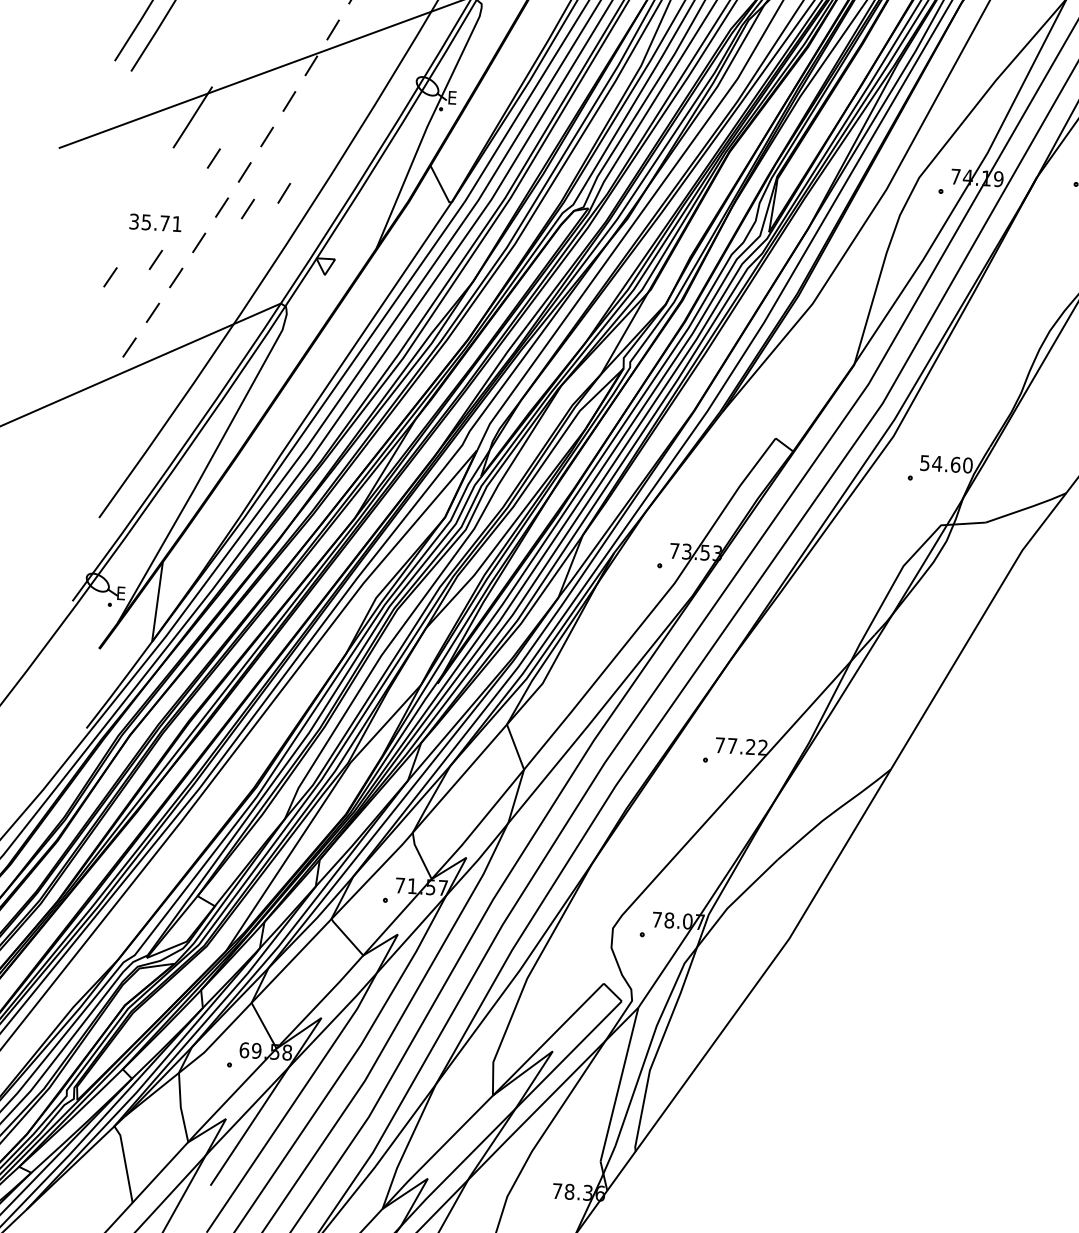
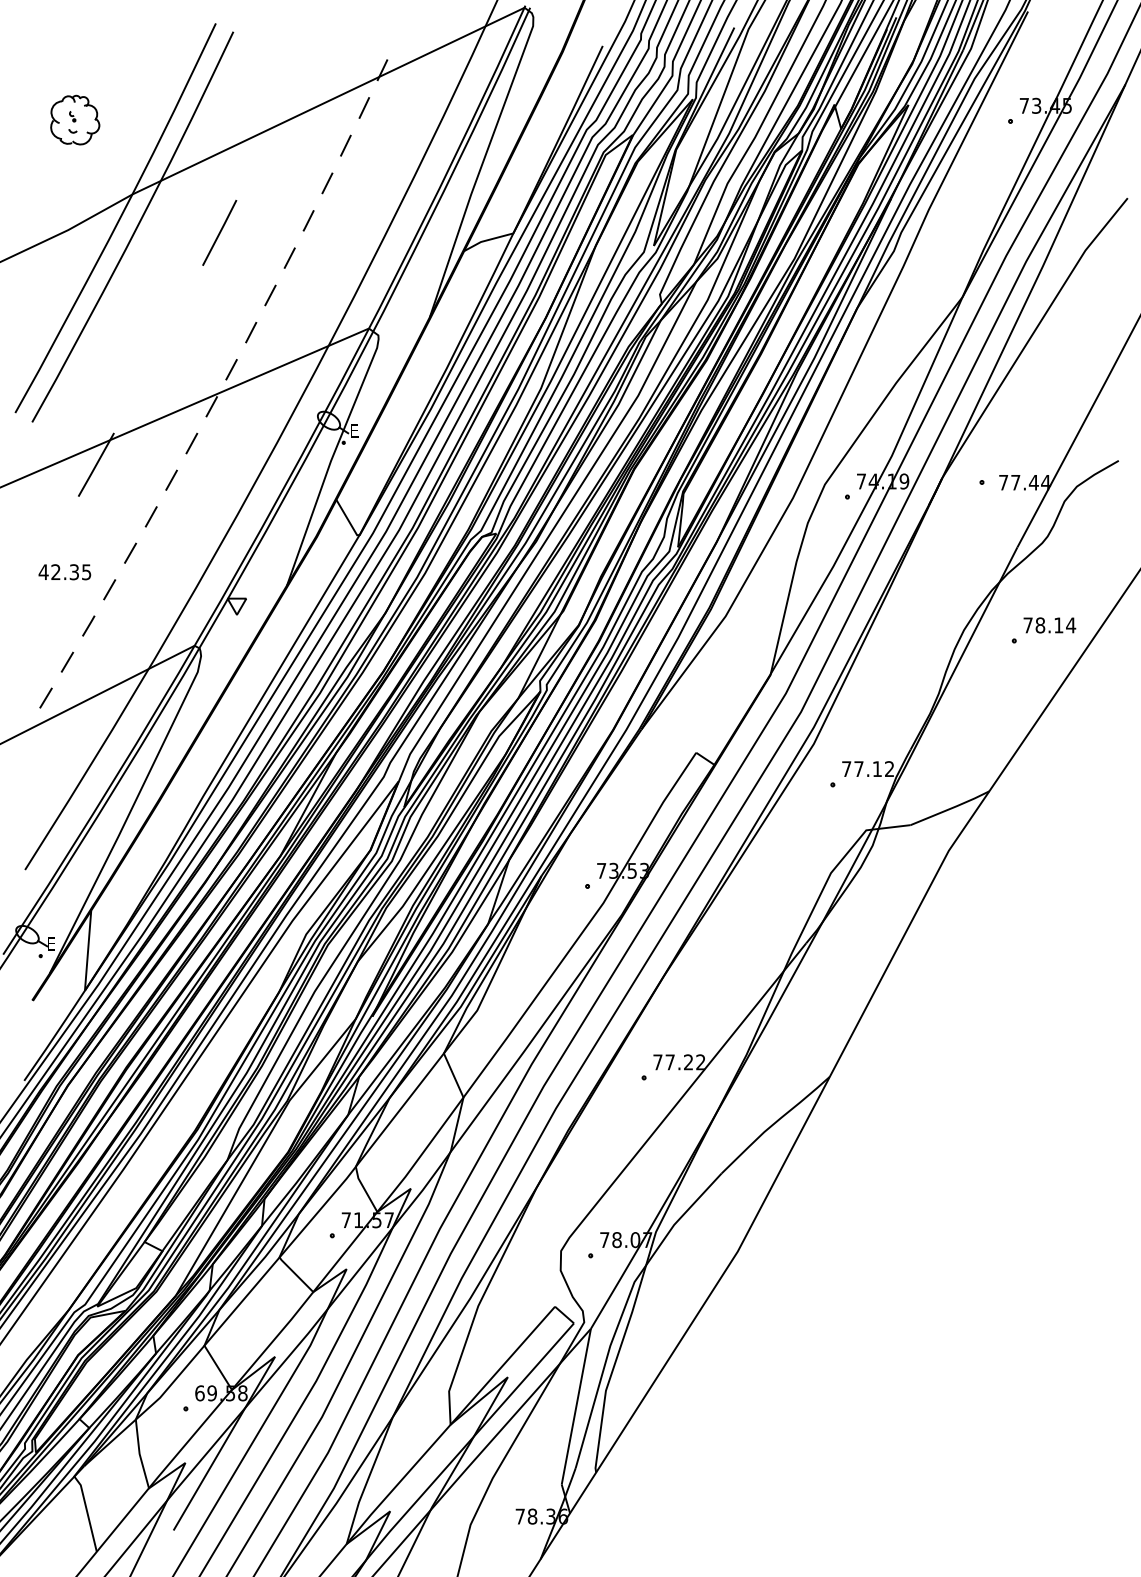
line: (213, 158) -> (119, 504), removed
line: (283, 193) -> (191, 535), removed
line: (248, 208) -> (156, 552), removed
text: (155, 223) -> (64, 572), 35.71 -> 42.35
line: (156, 259) -> (67, 608), removed
line: (109, 276) -> (22, 628), removed
text: (946, 464) -> (868, 769), 54.60 -> 77.12

